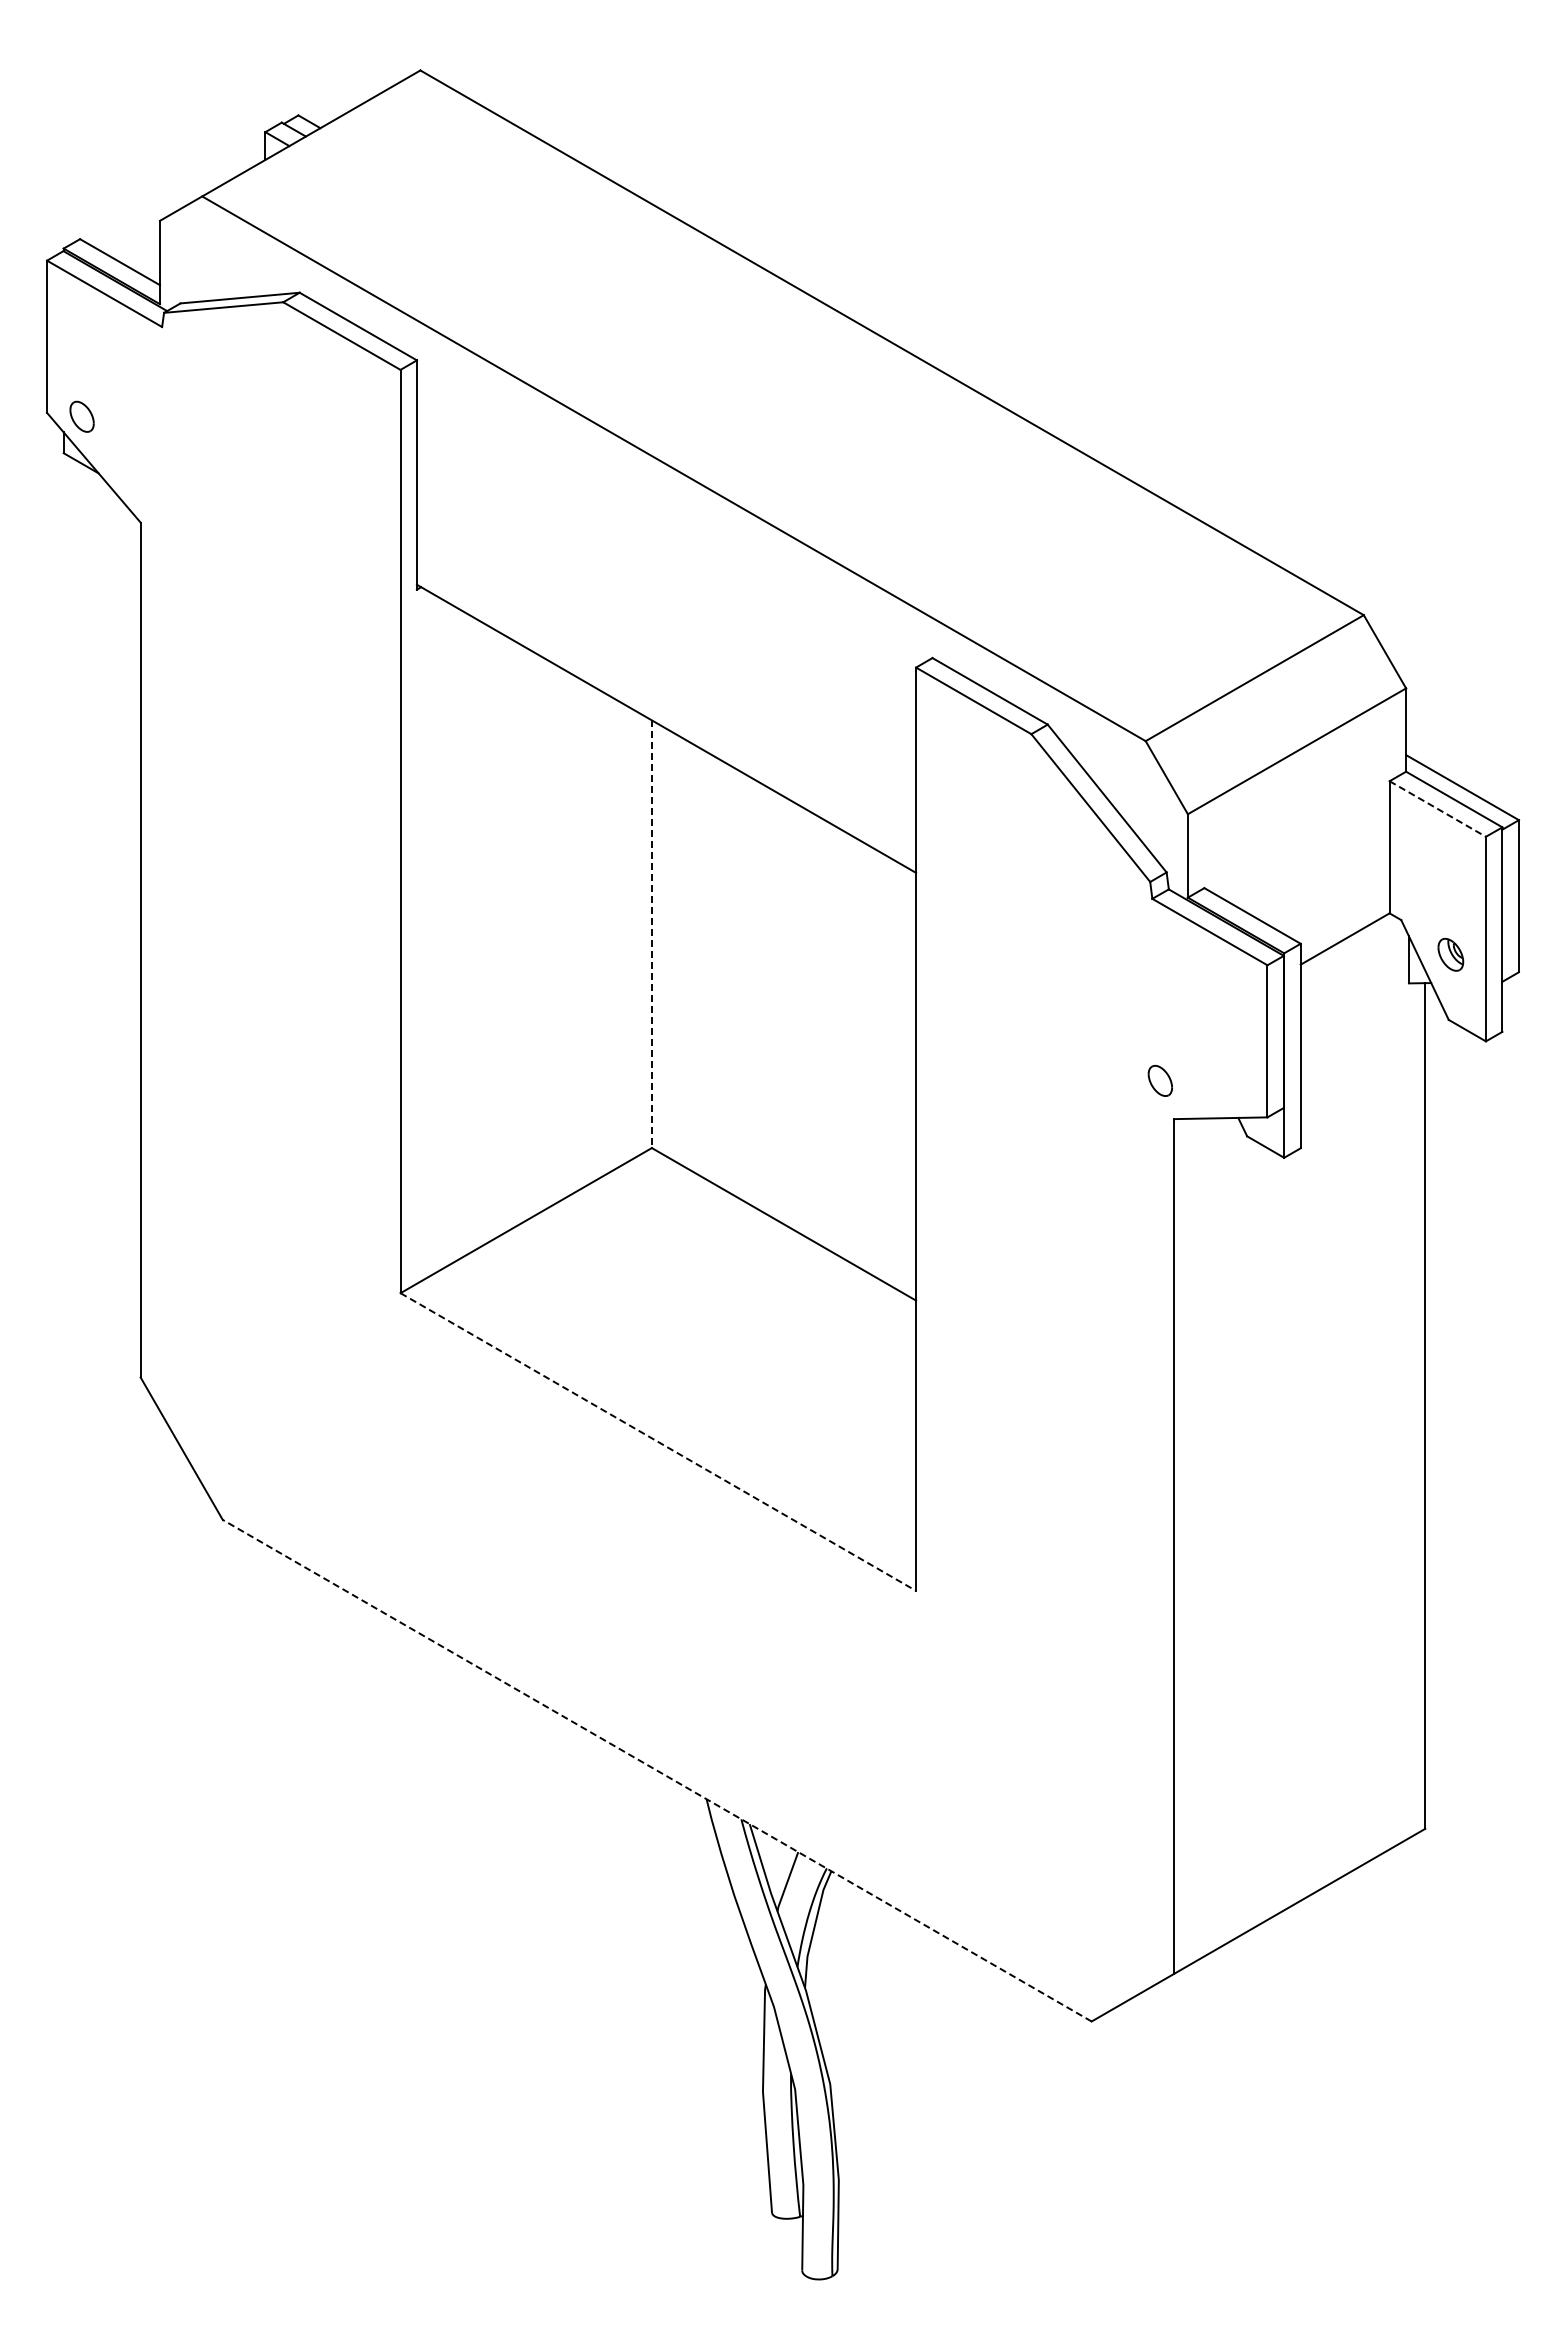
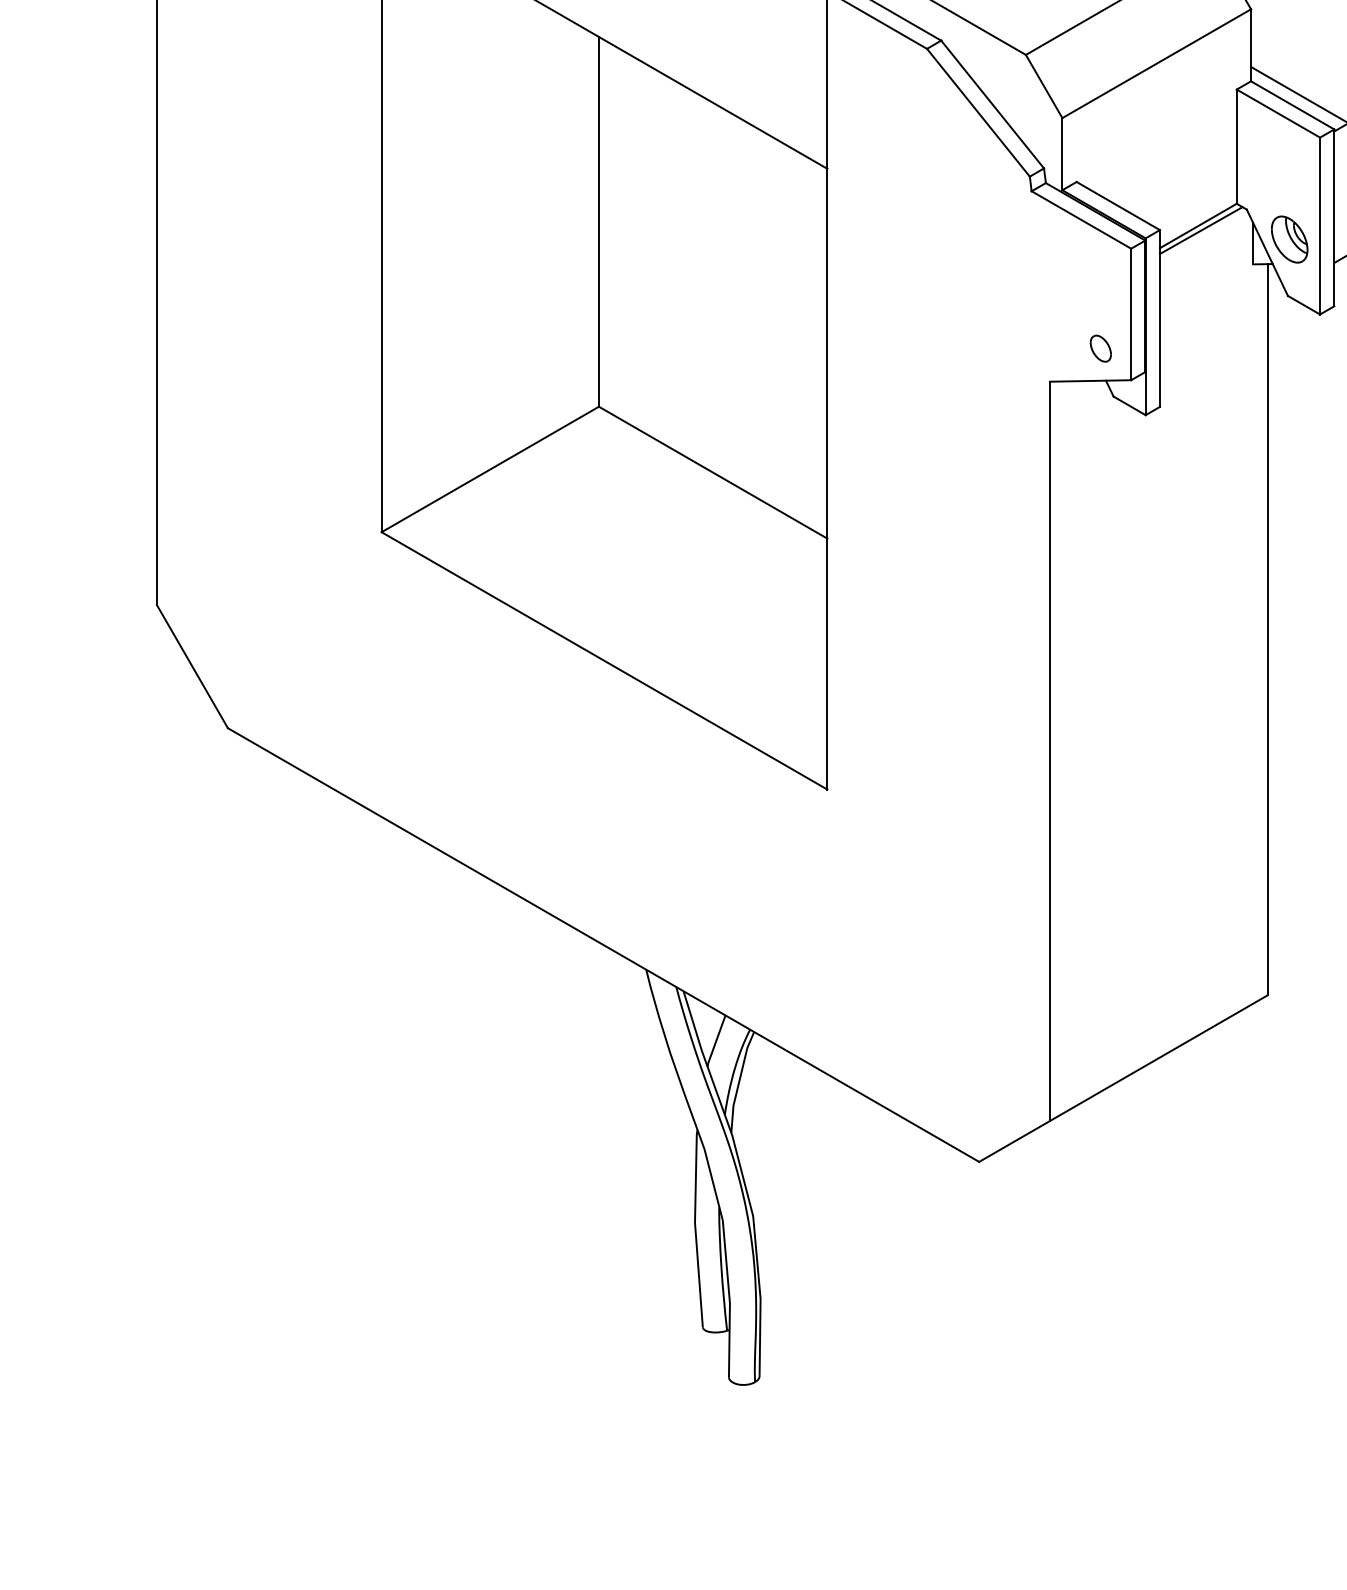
line: (1437, 809) -> (1278, 114), dashed -> solid
line: (651, 934) -> (598, 222), dashed -> solid
line: (1348, 944) -> (1201, 230), added
part: (1450, 954) -> (1289, 239), size x1.67
part: (1159, 1080) -> (1100, 348), moved
line: (658, 1442) -> (604, 661), dashed -> solid
line: (657, 1770) -> (603, 944), dashed -> solid

